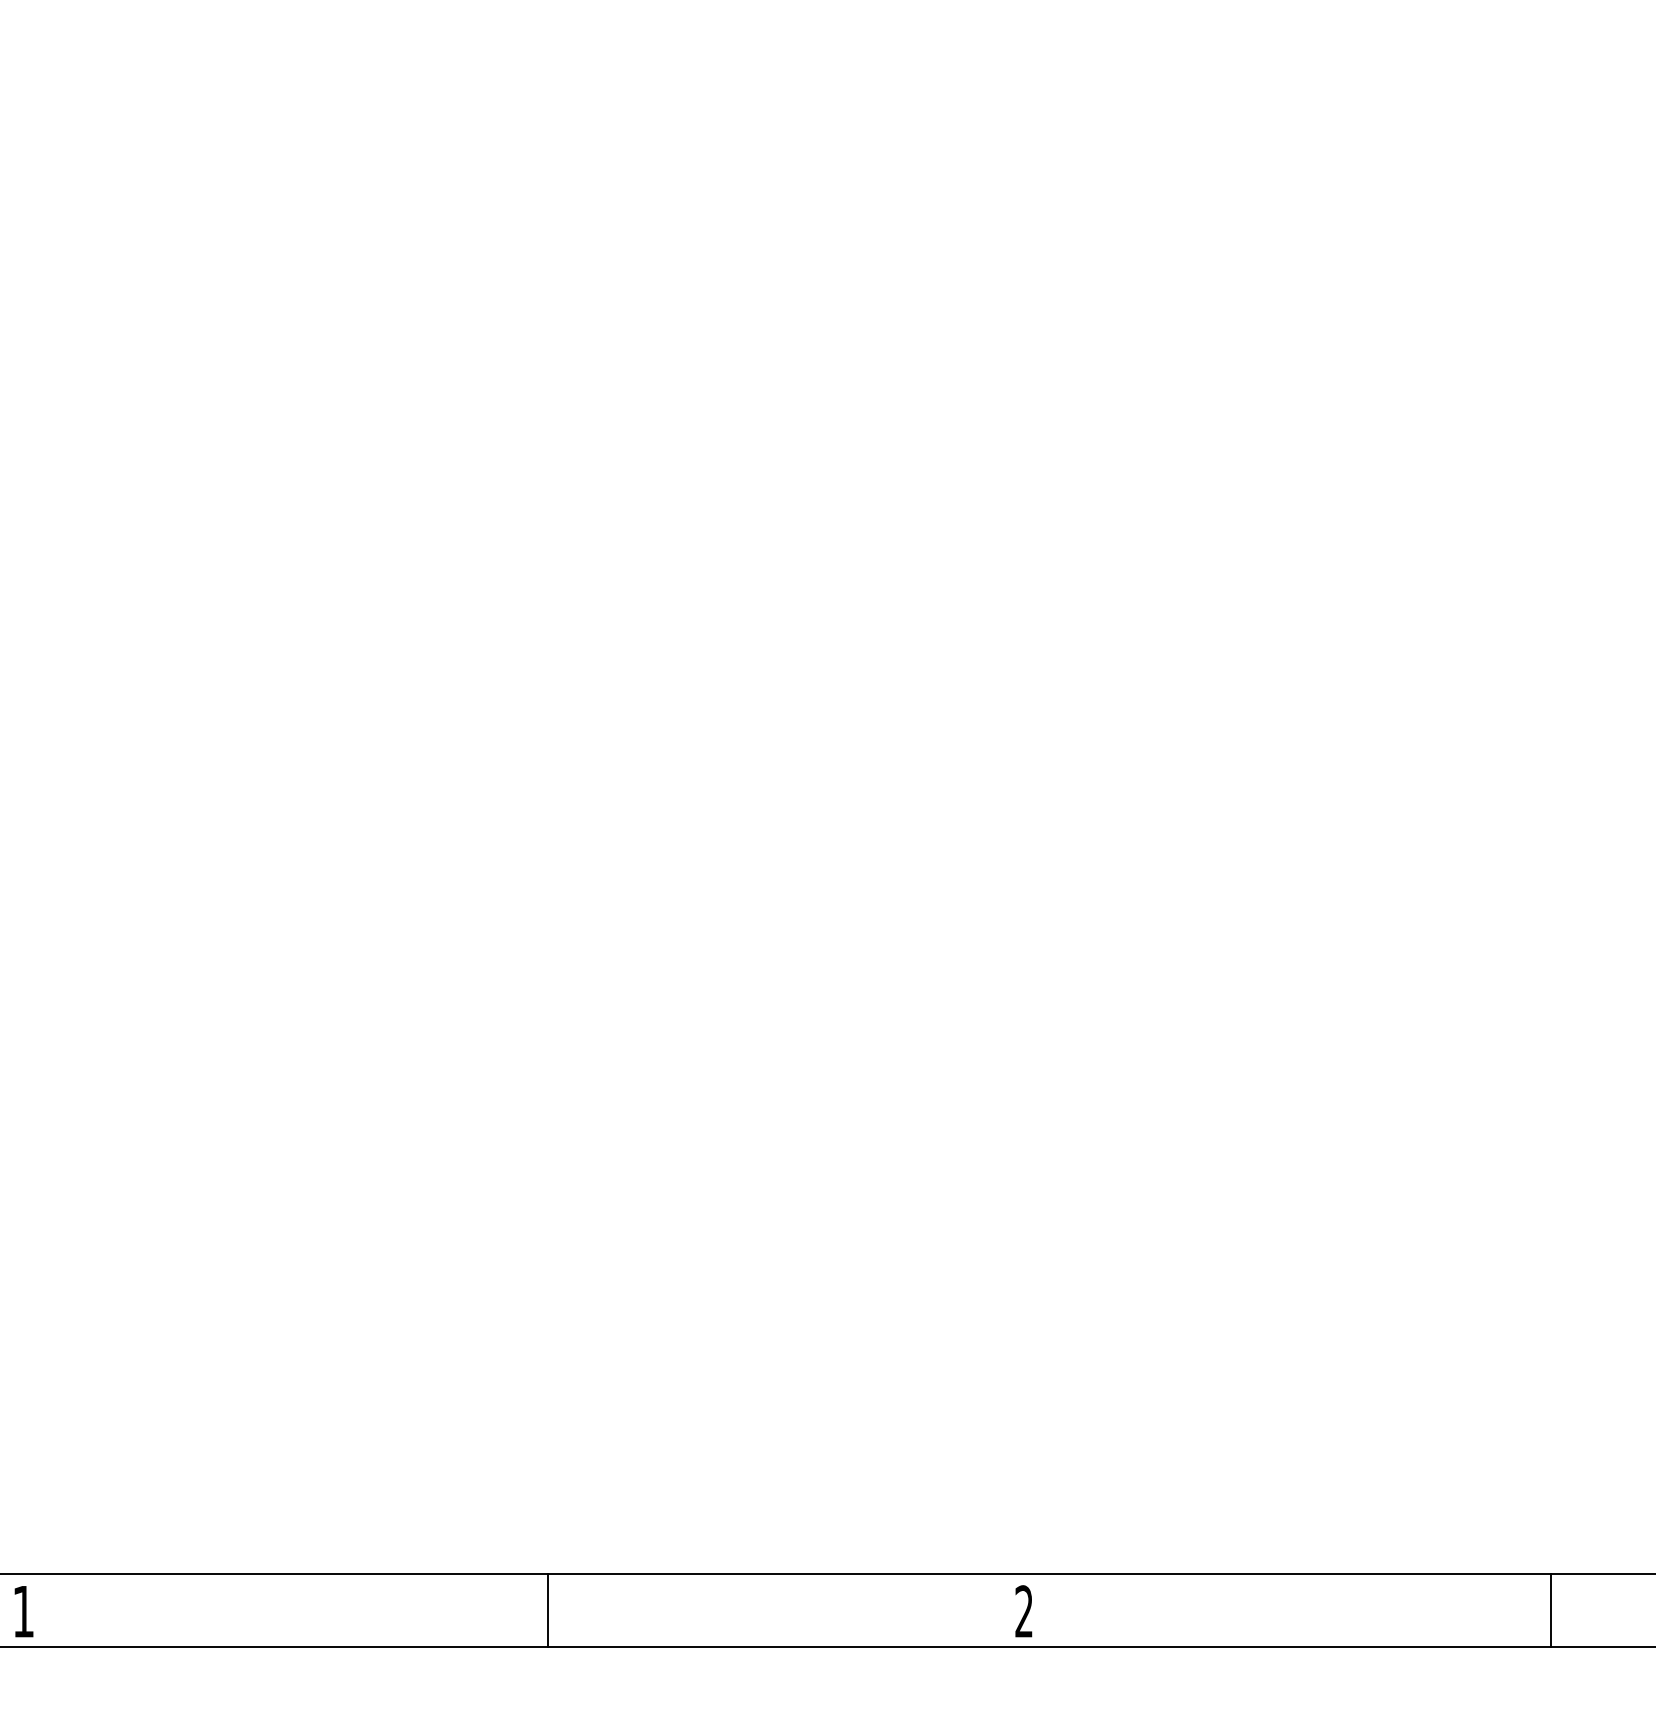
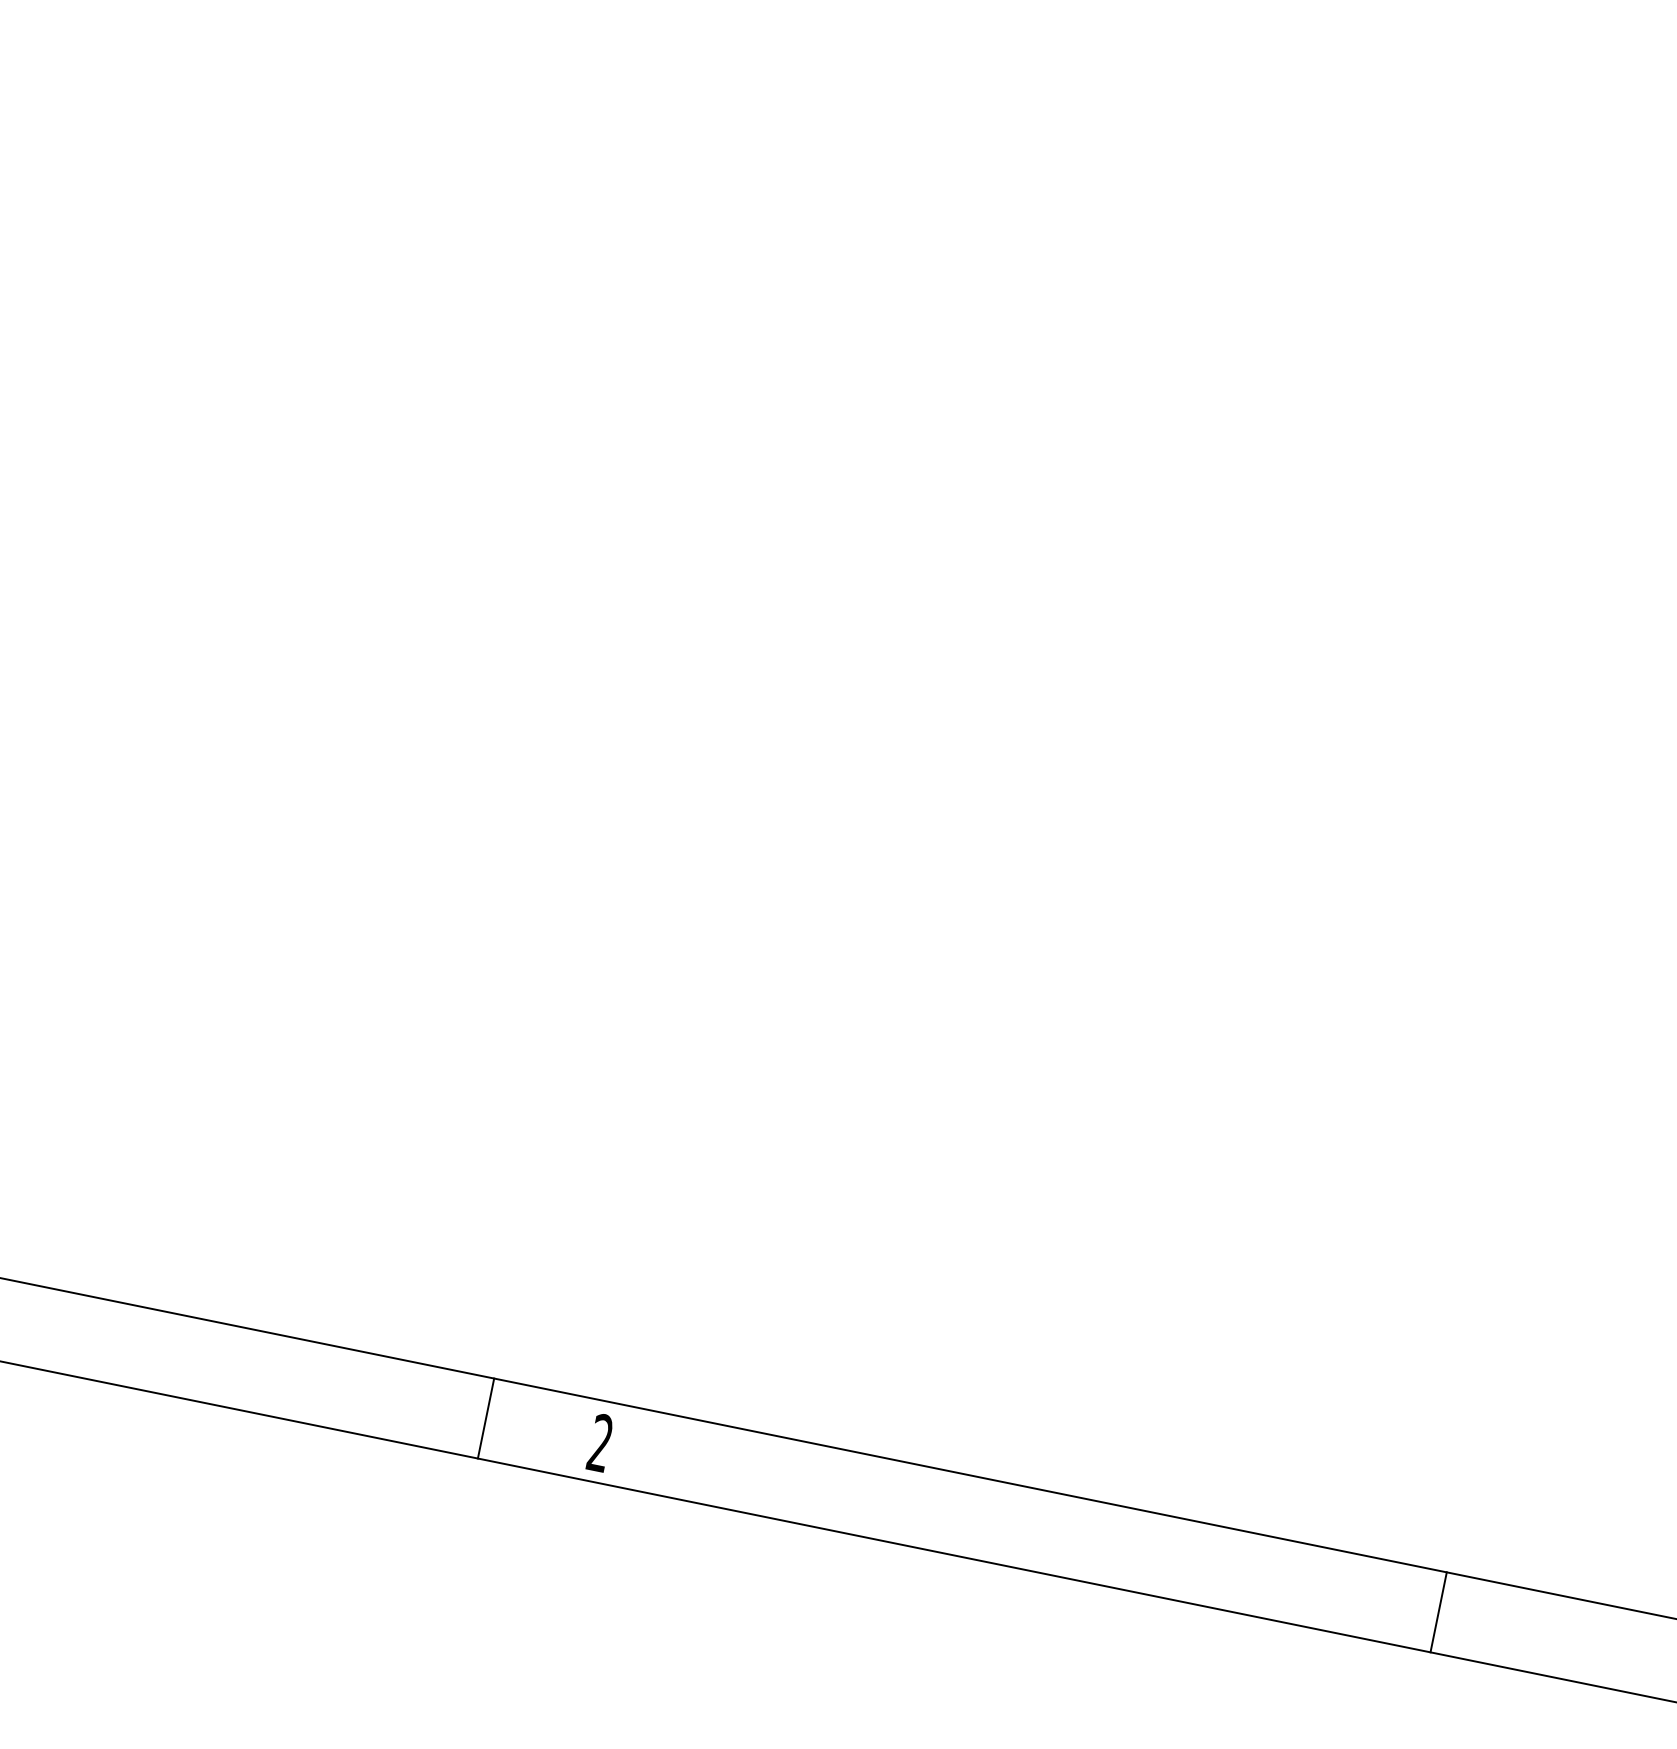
line: (548, 1610) -> (486, 1418), moved
line: (1550, 1610) -> (1438, 1612), moved
text: (1023, 1611) -> (599, 1442), moved

